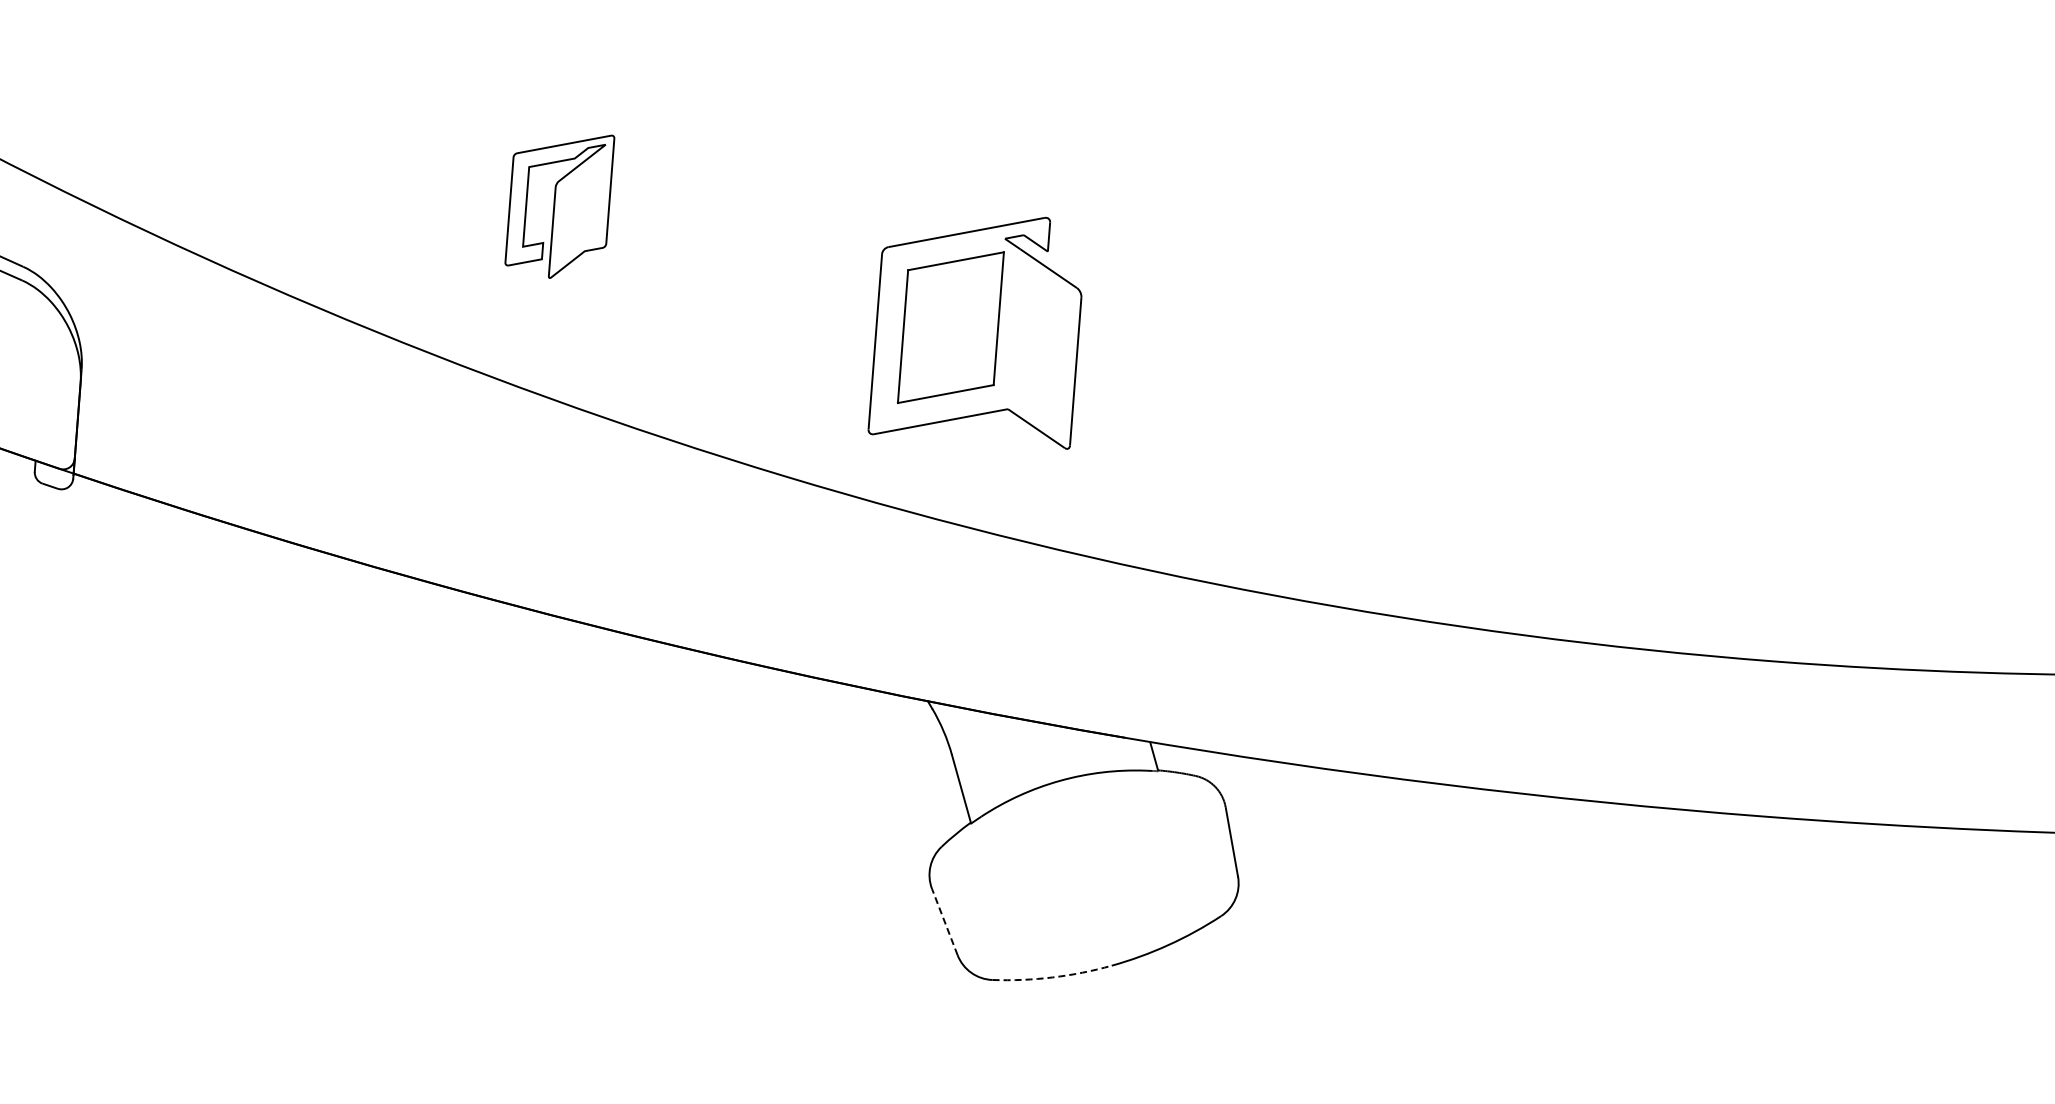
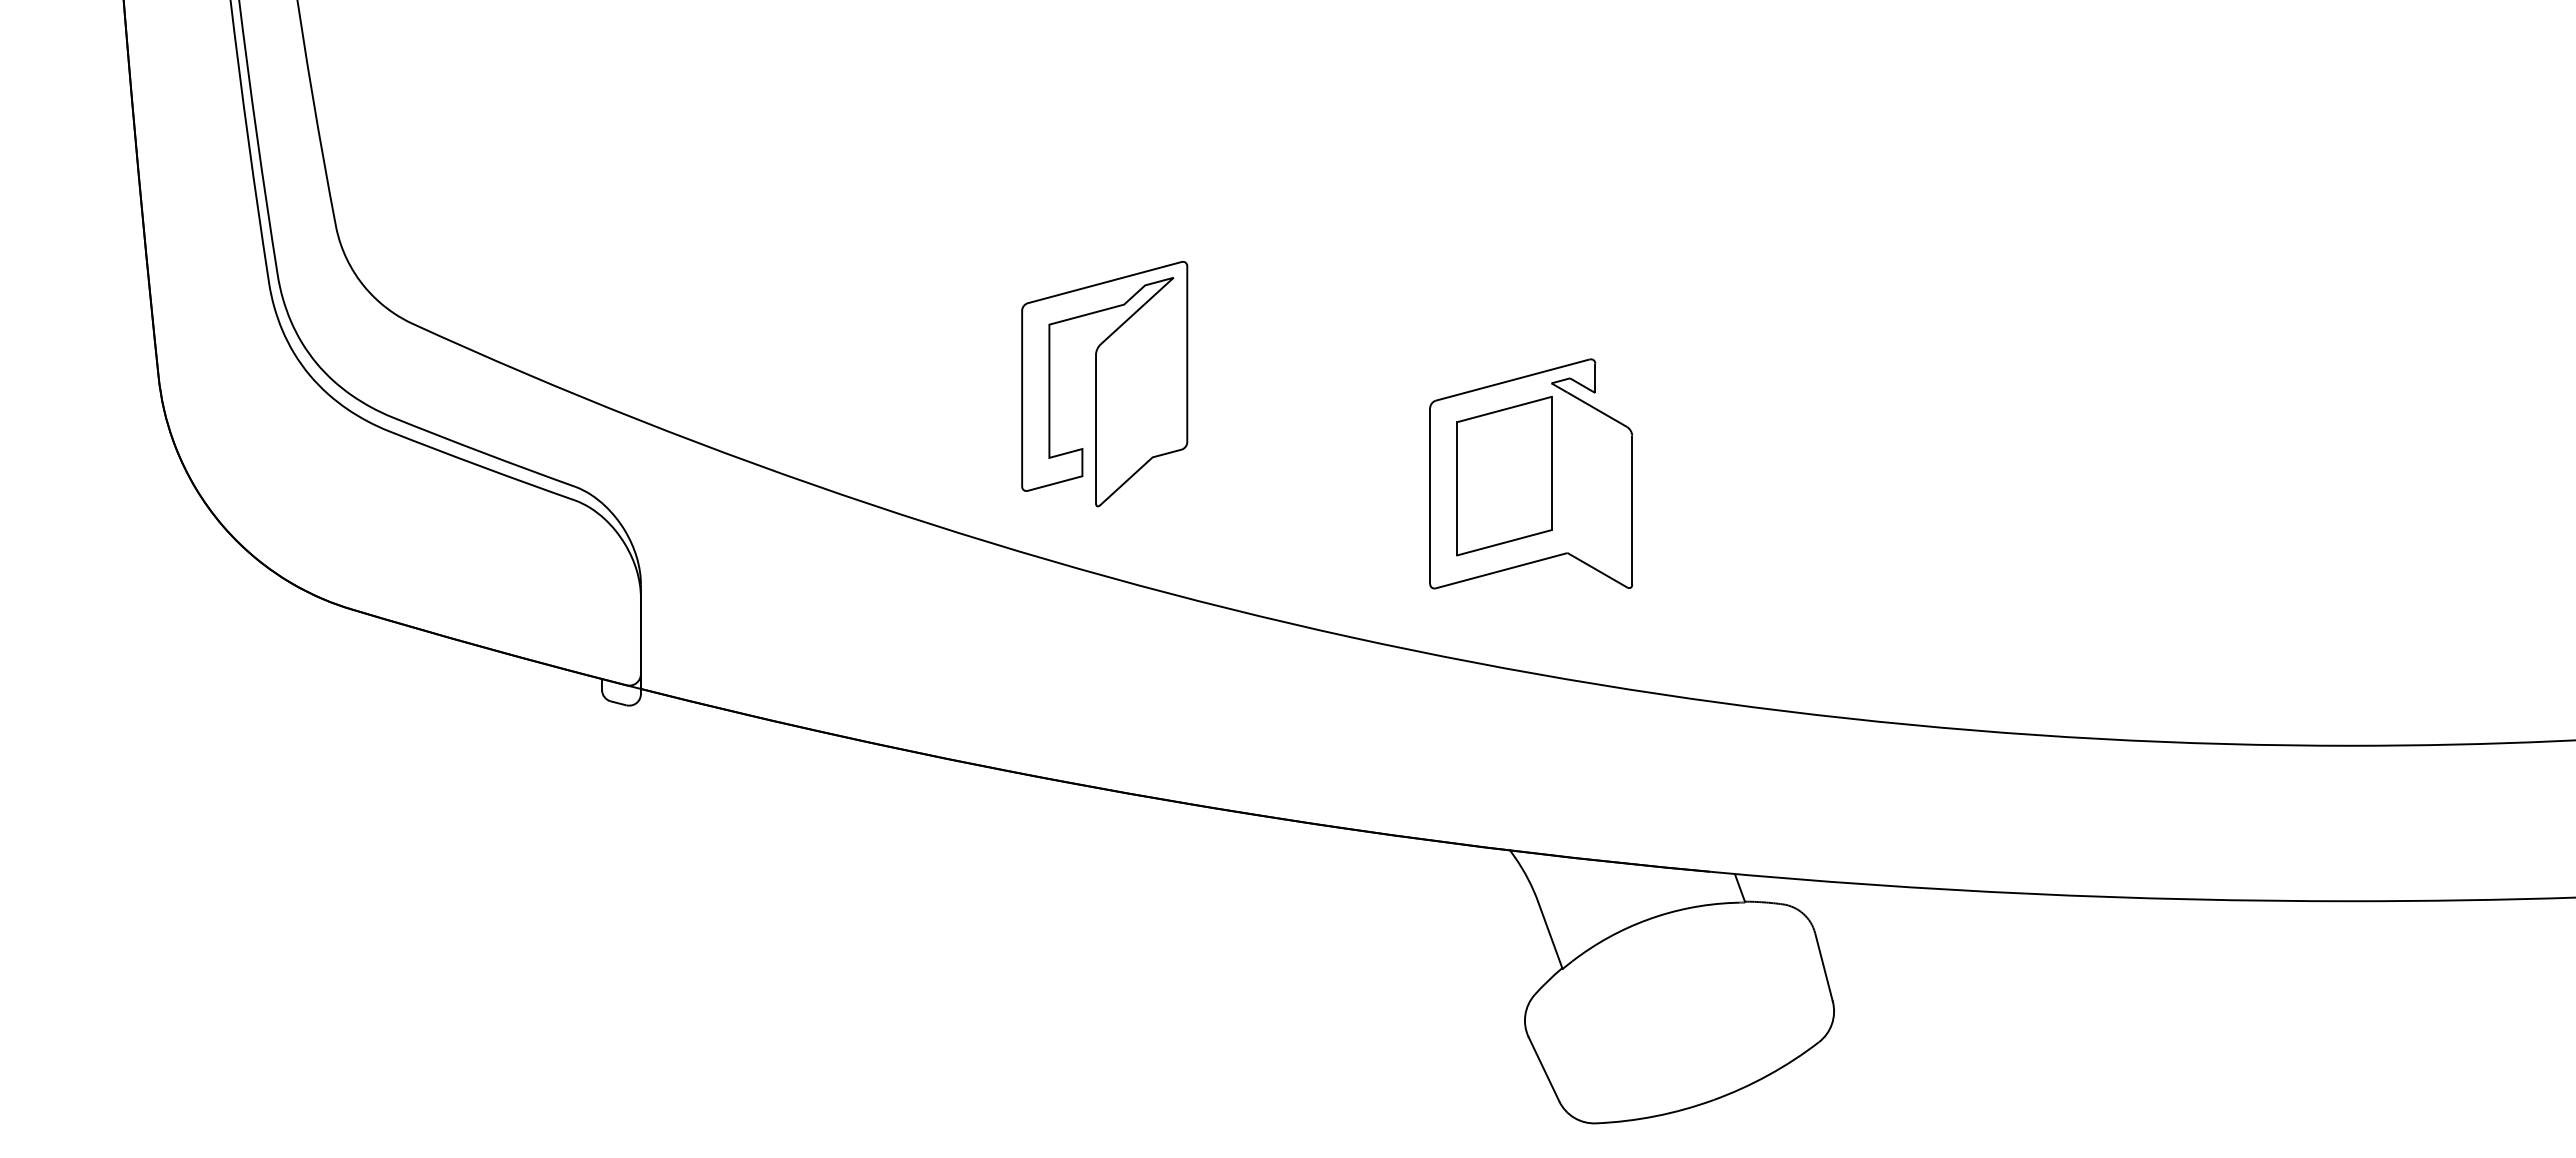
part: (559, 204) -> (1104, 383), size x1.67
line: (944, 921) -> (1543, 1068), dashed -> solid
arc: (1052, 977) -> (1655, 1116), dashed -> solid

